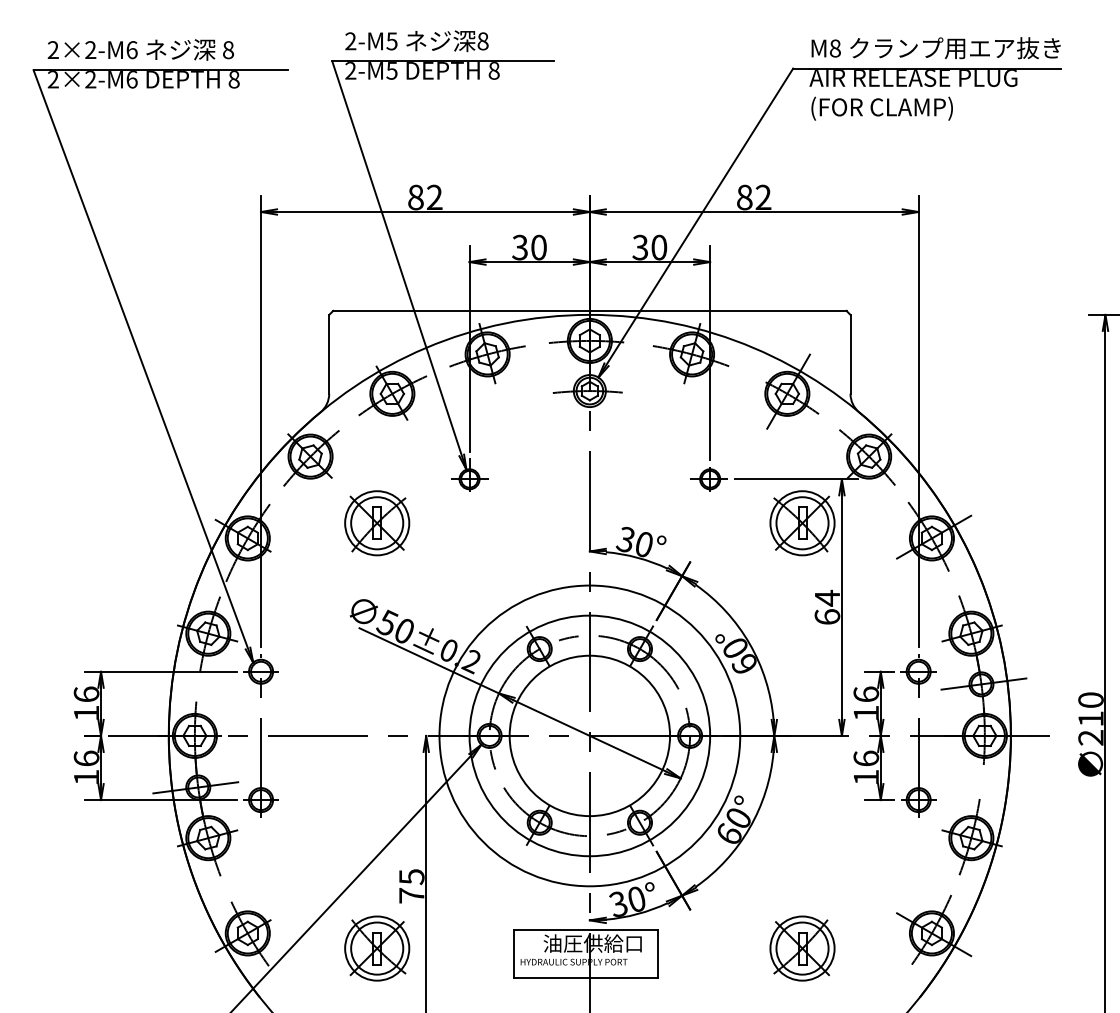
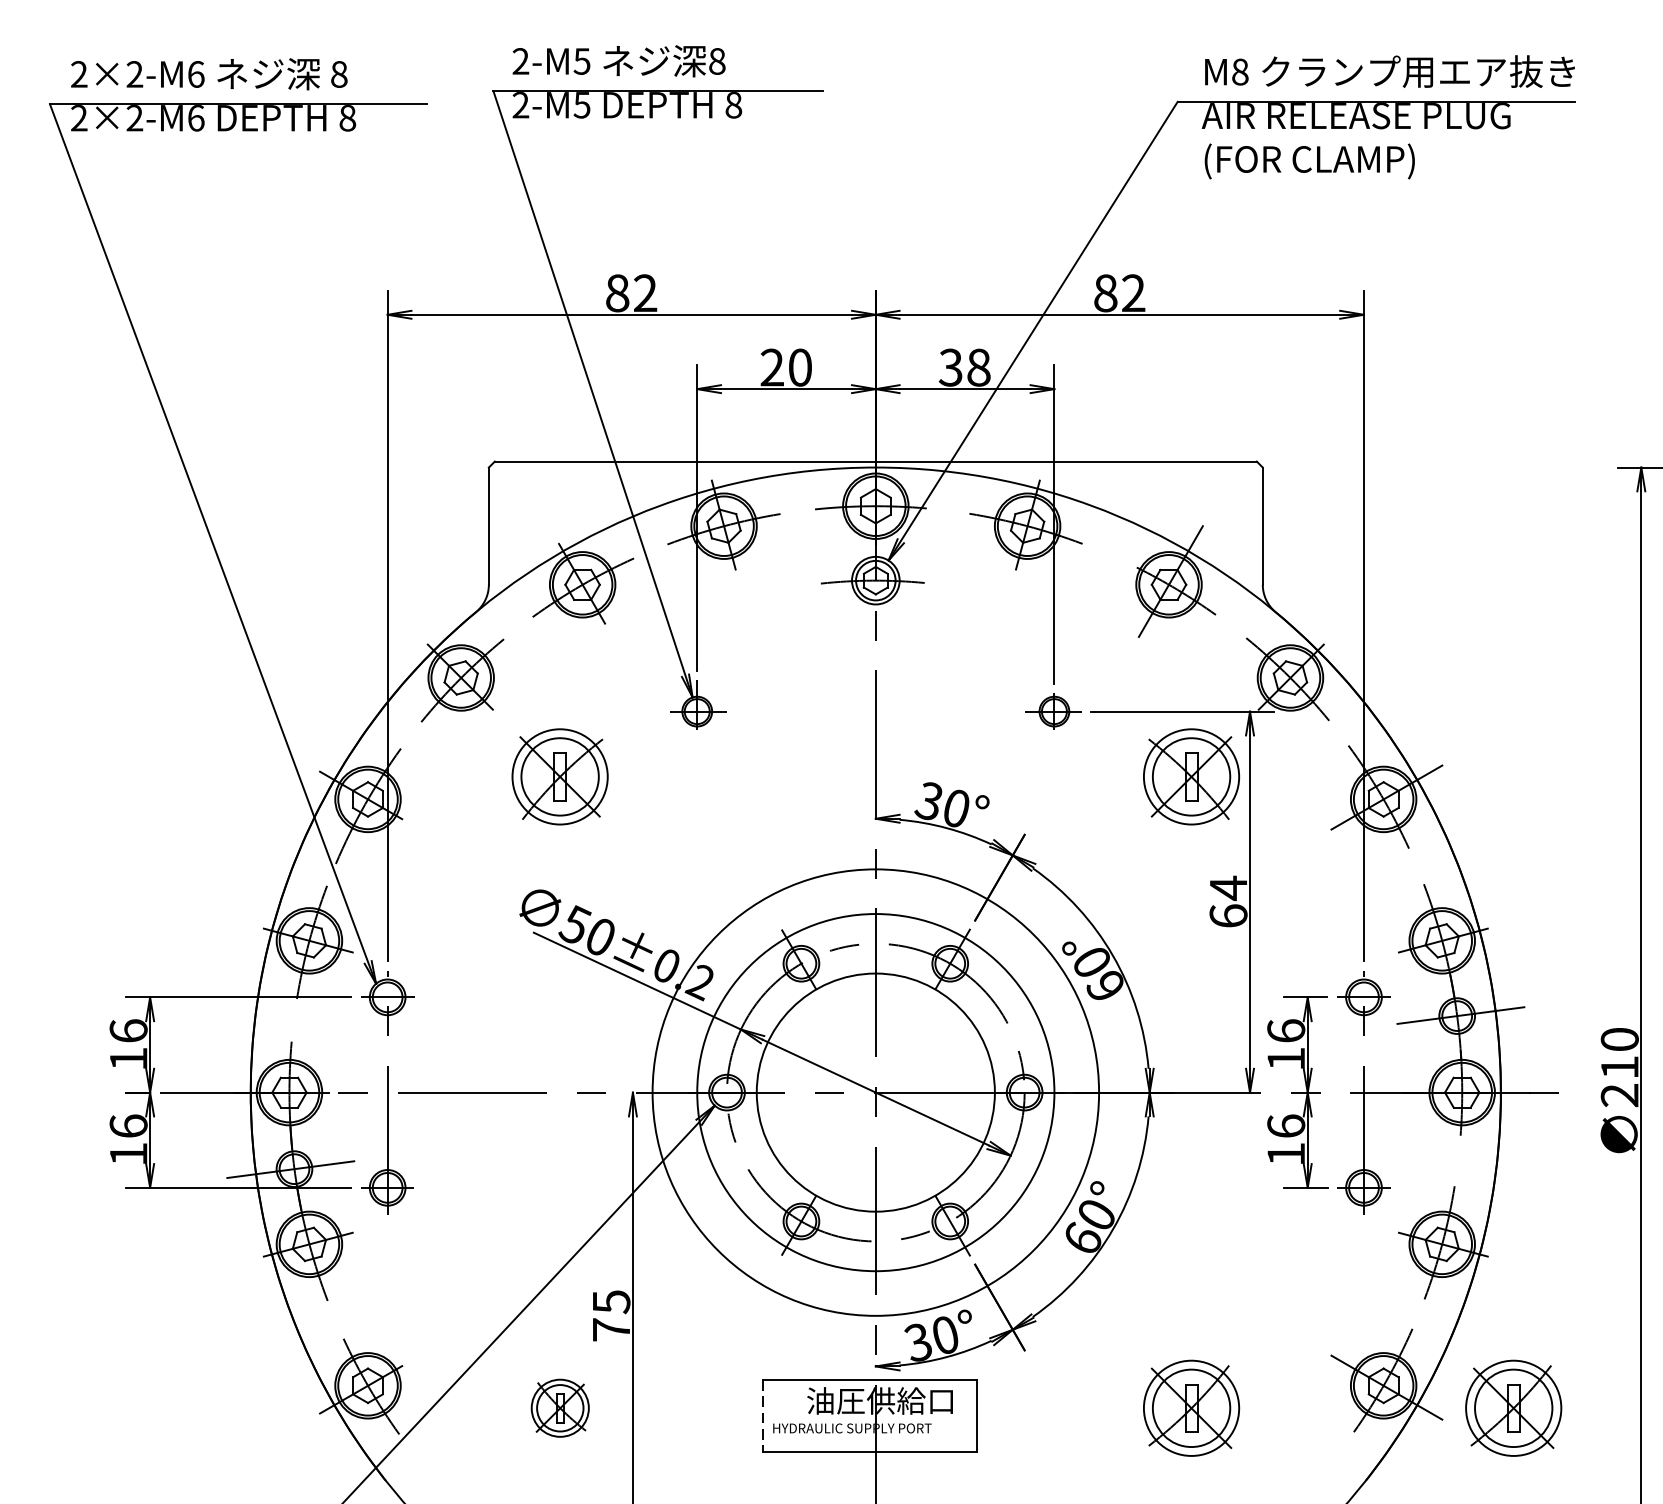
text: (519, 247) -> (771, 367), 30 -> 20
text: (659, 247) -> (979, 367), 30 -> 38
part: (377, 948) -> (560, 1408), size x0.6
part: (1019, 948) -> (1513, 1408), added
line: (513, 954) -> (762, 1417), solid -> dashed

